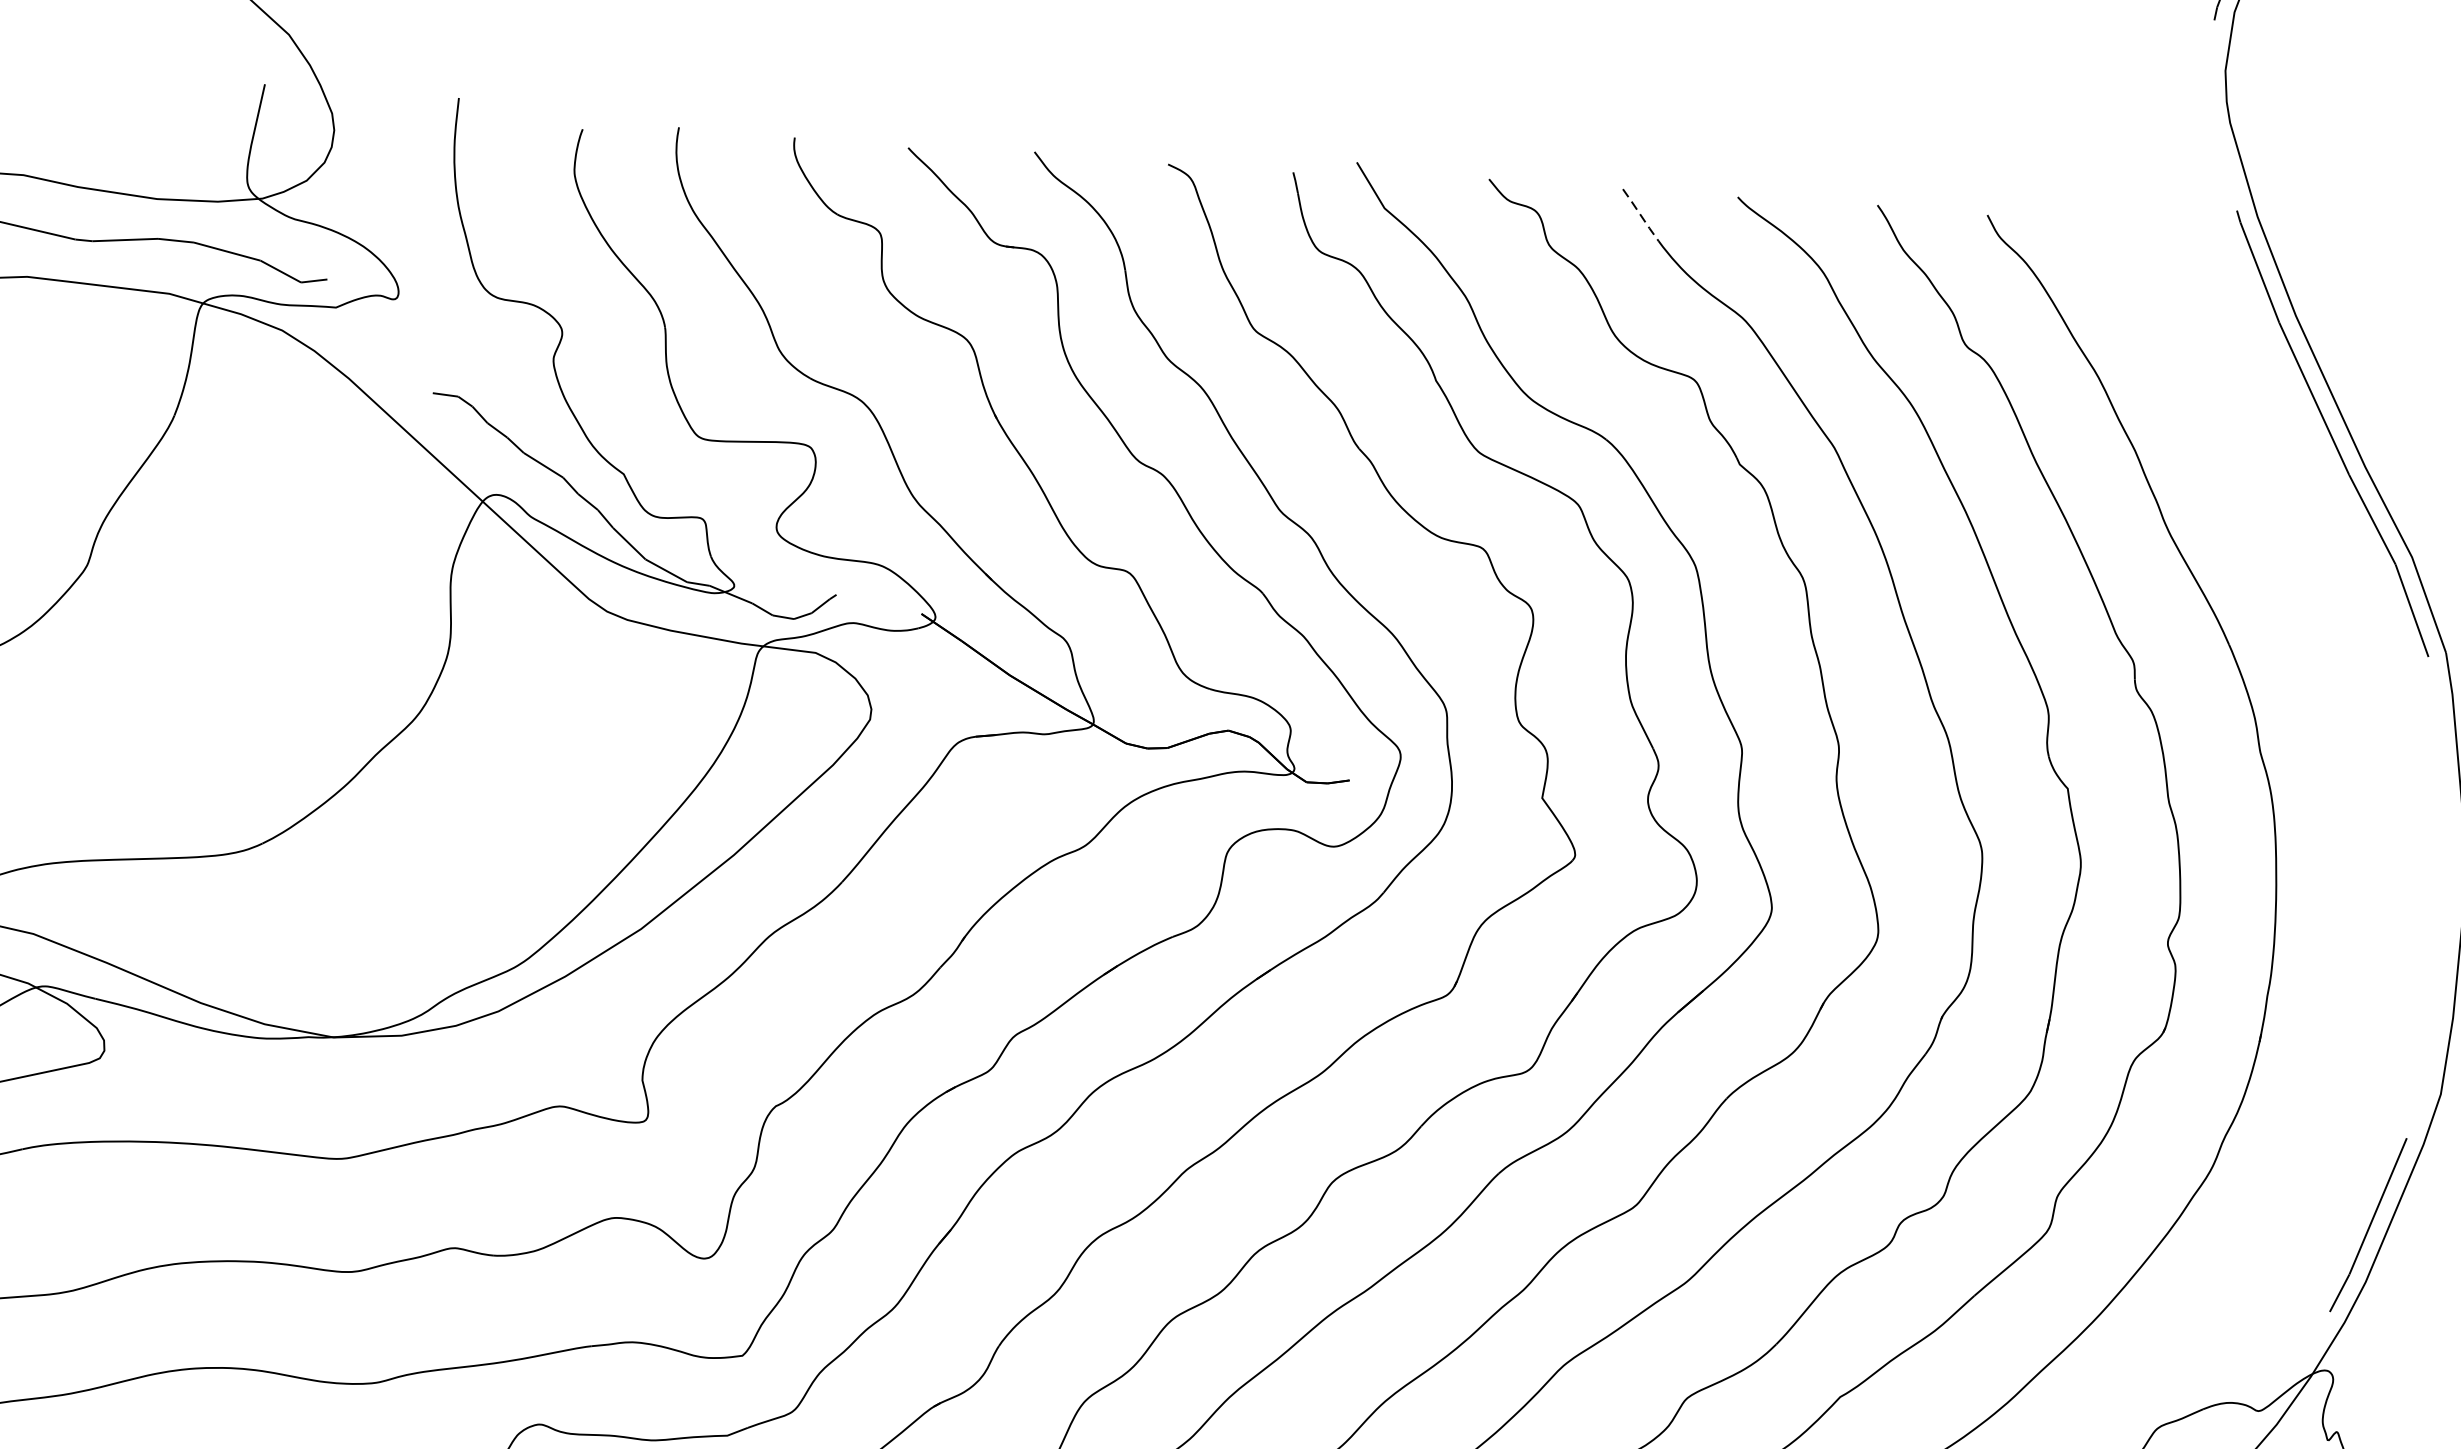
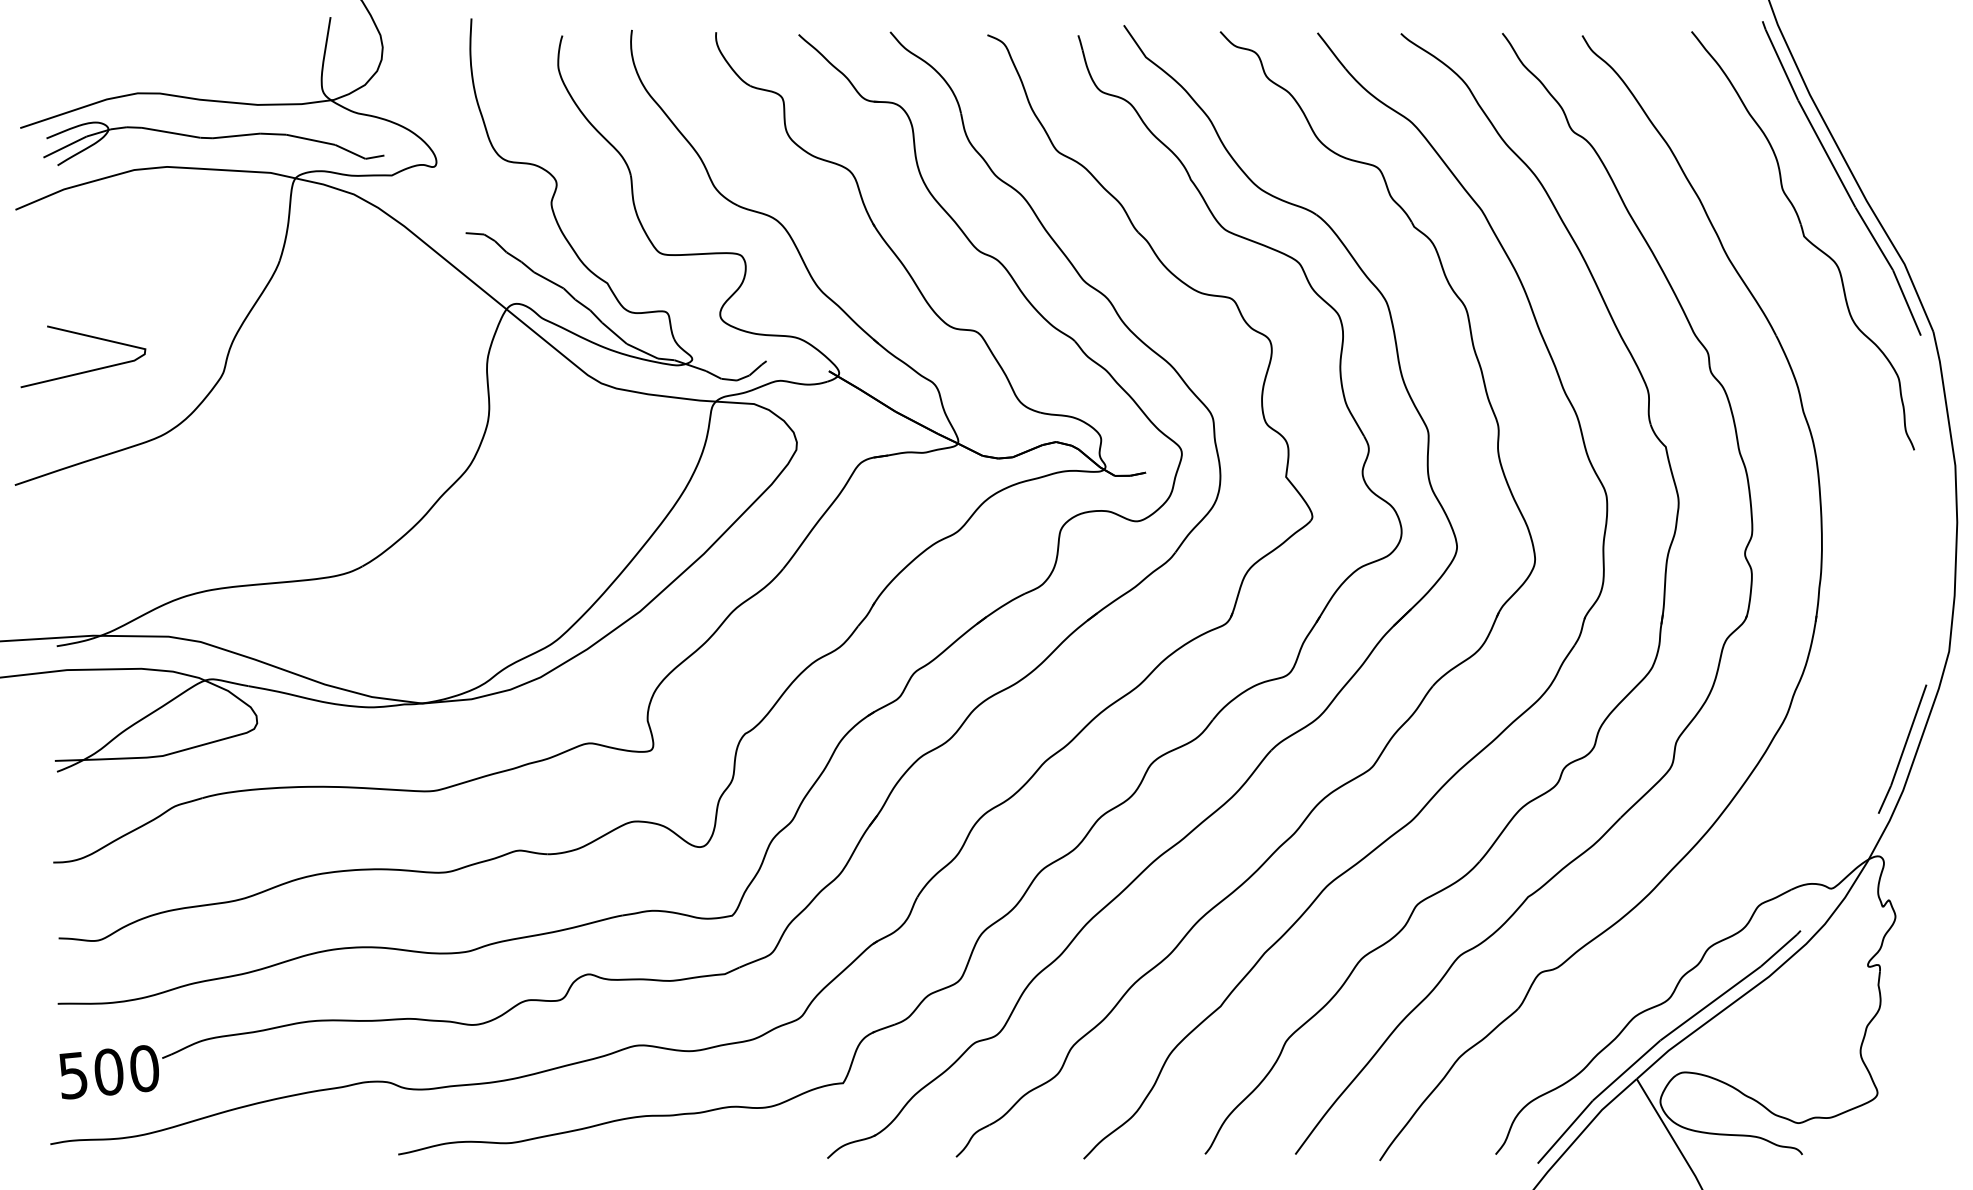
line: (1640, 215) -> (1331, 51), dashed -> solid
part: (2273, 515) -> (1802, 240), added

